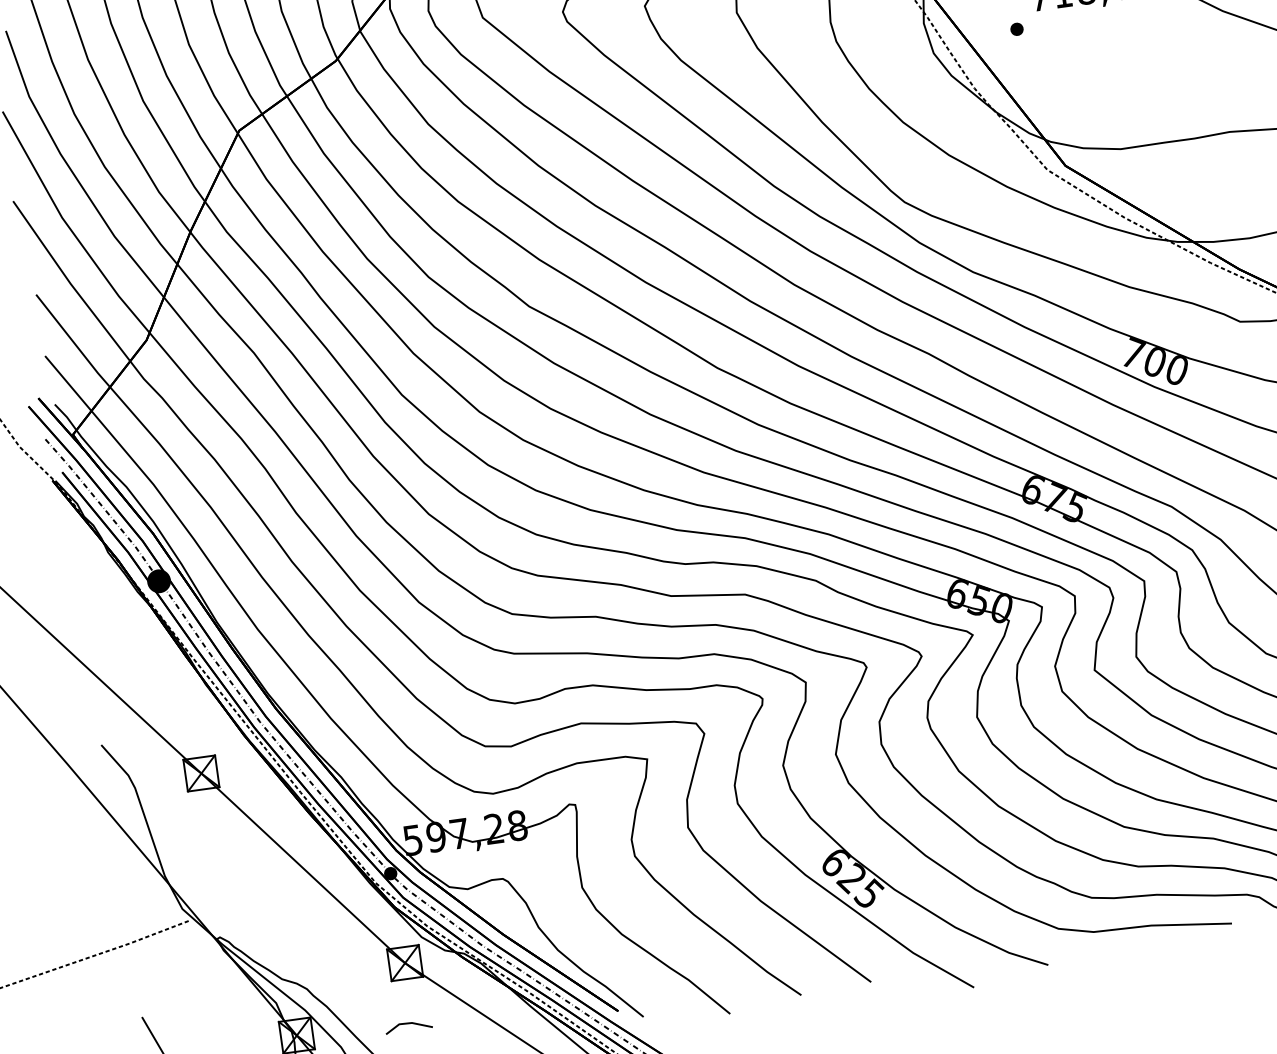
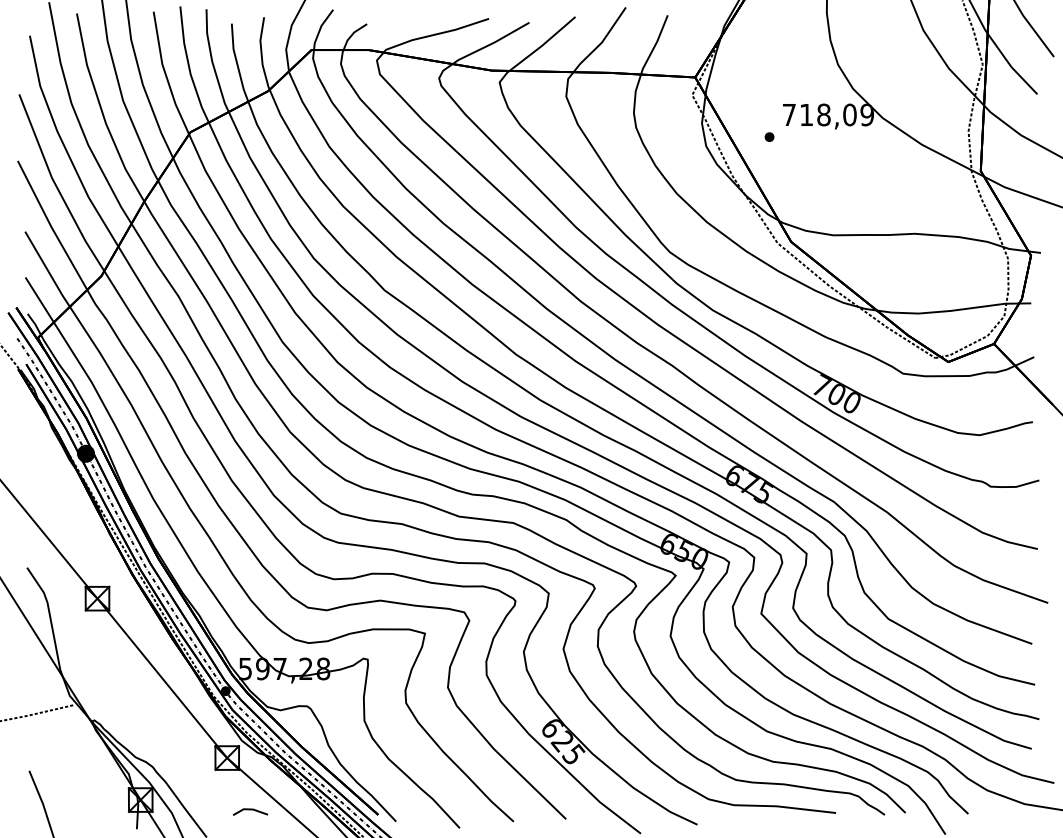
line: (408, 1024) -> (250, 810), moved

